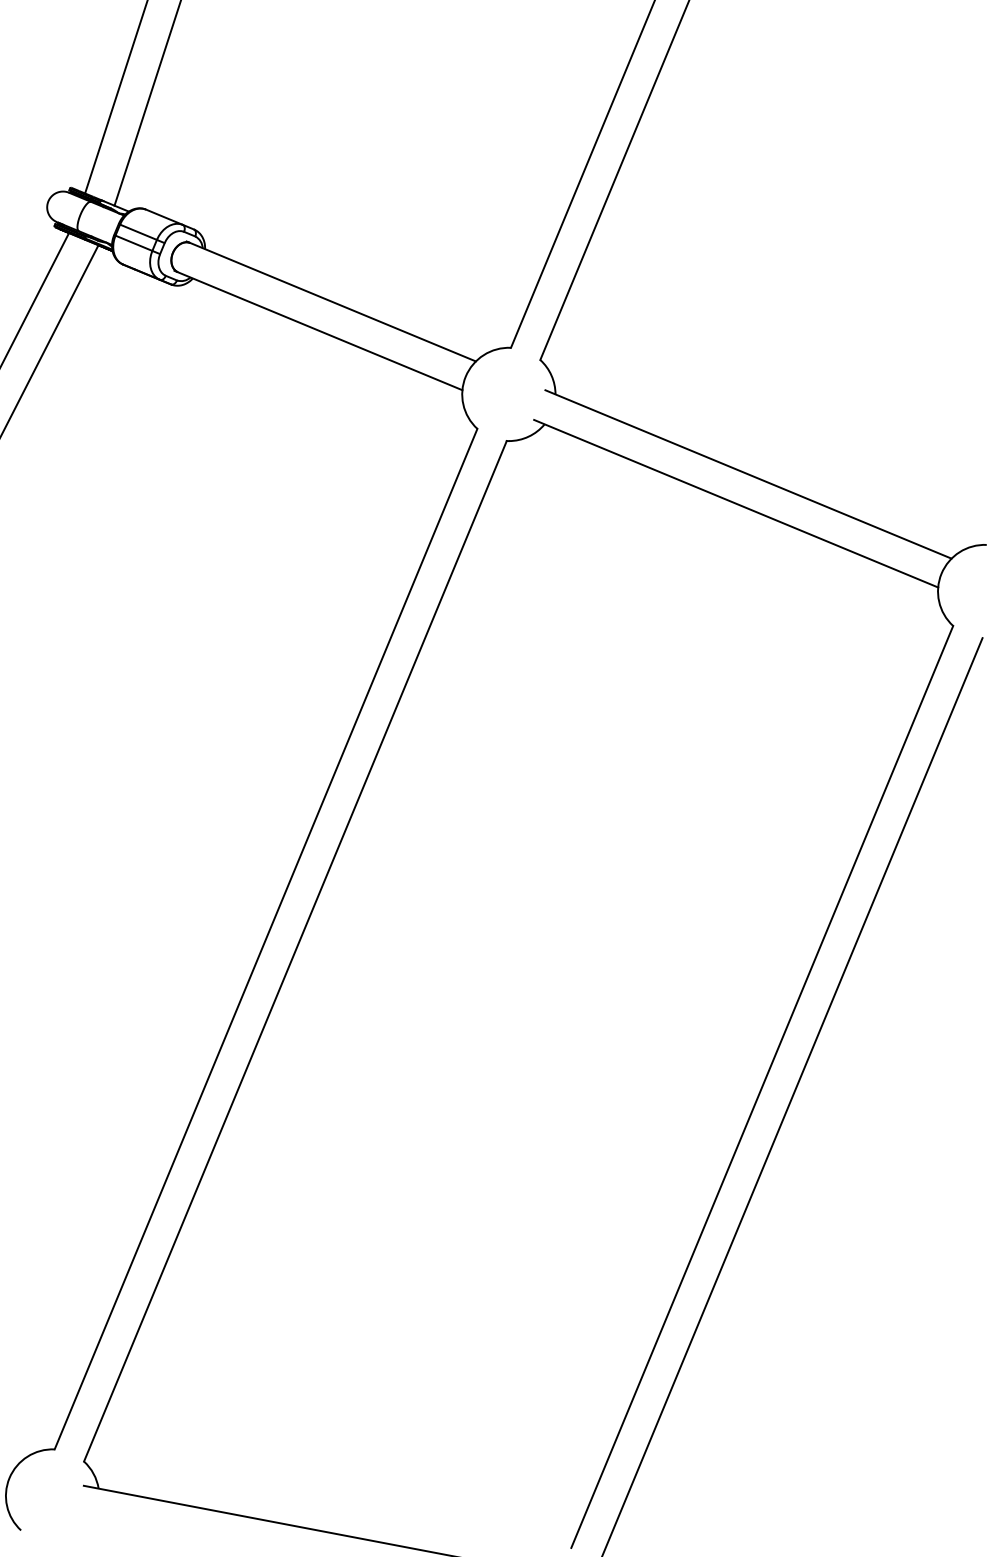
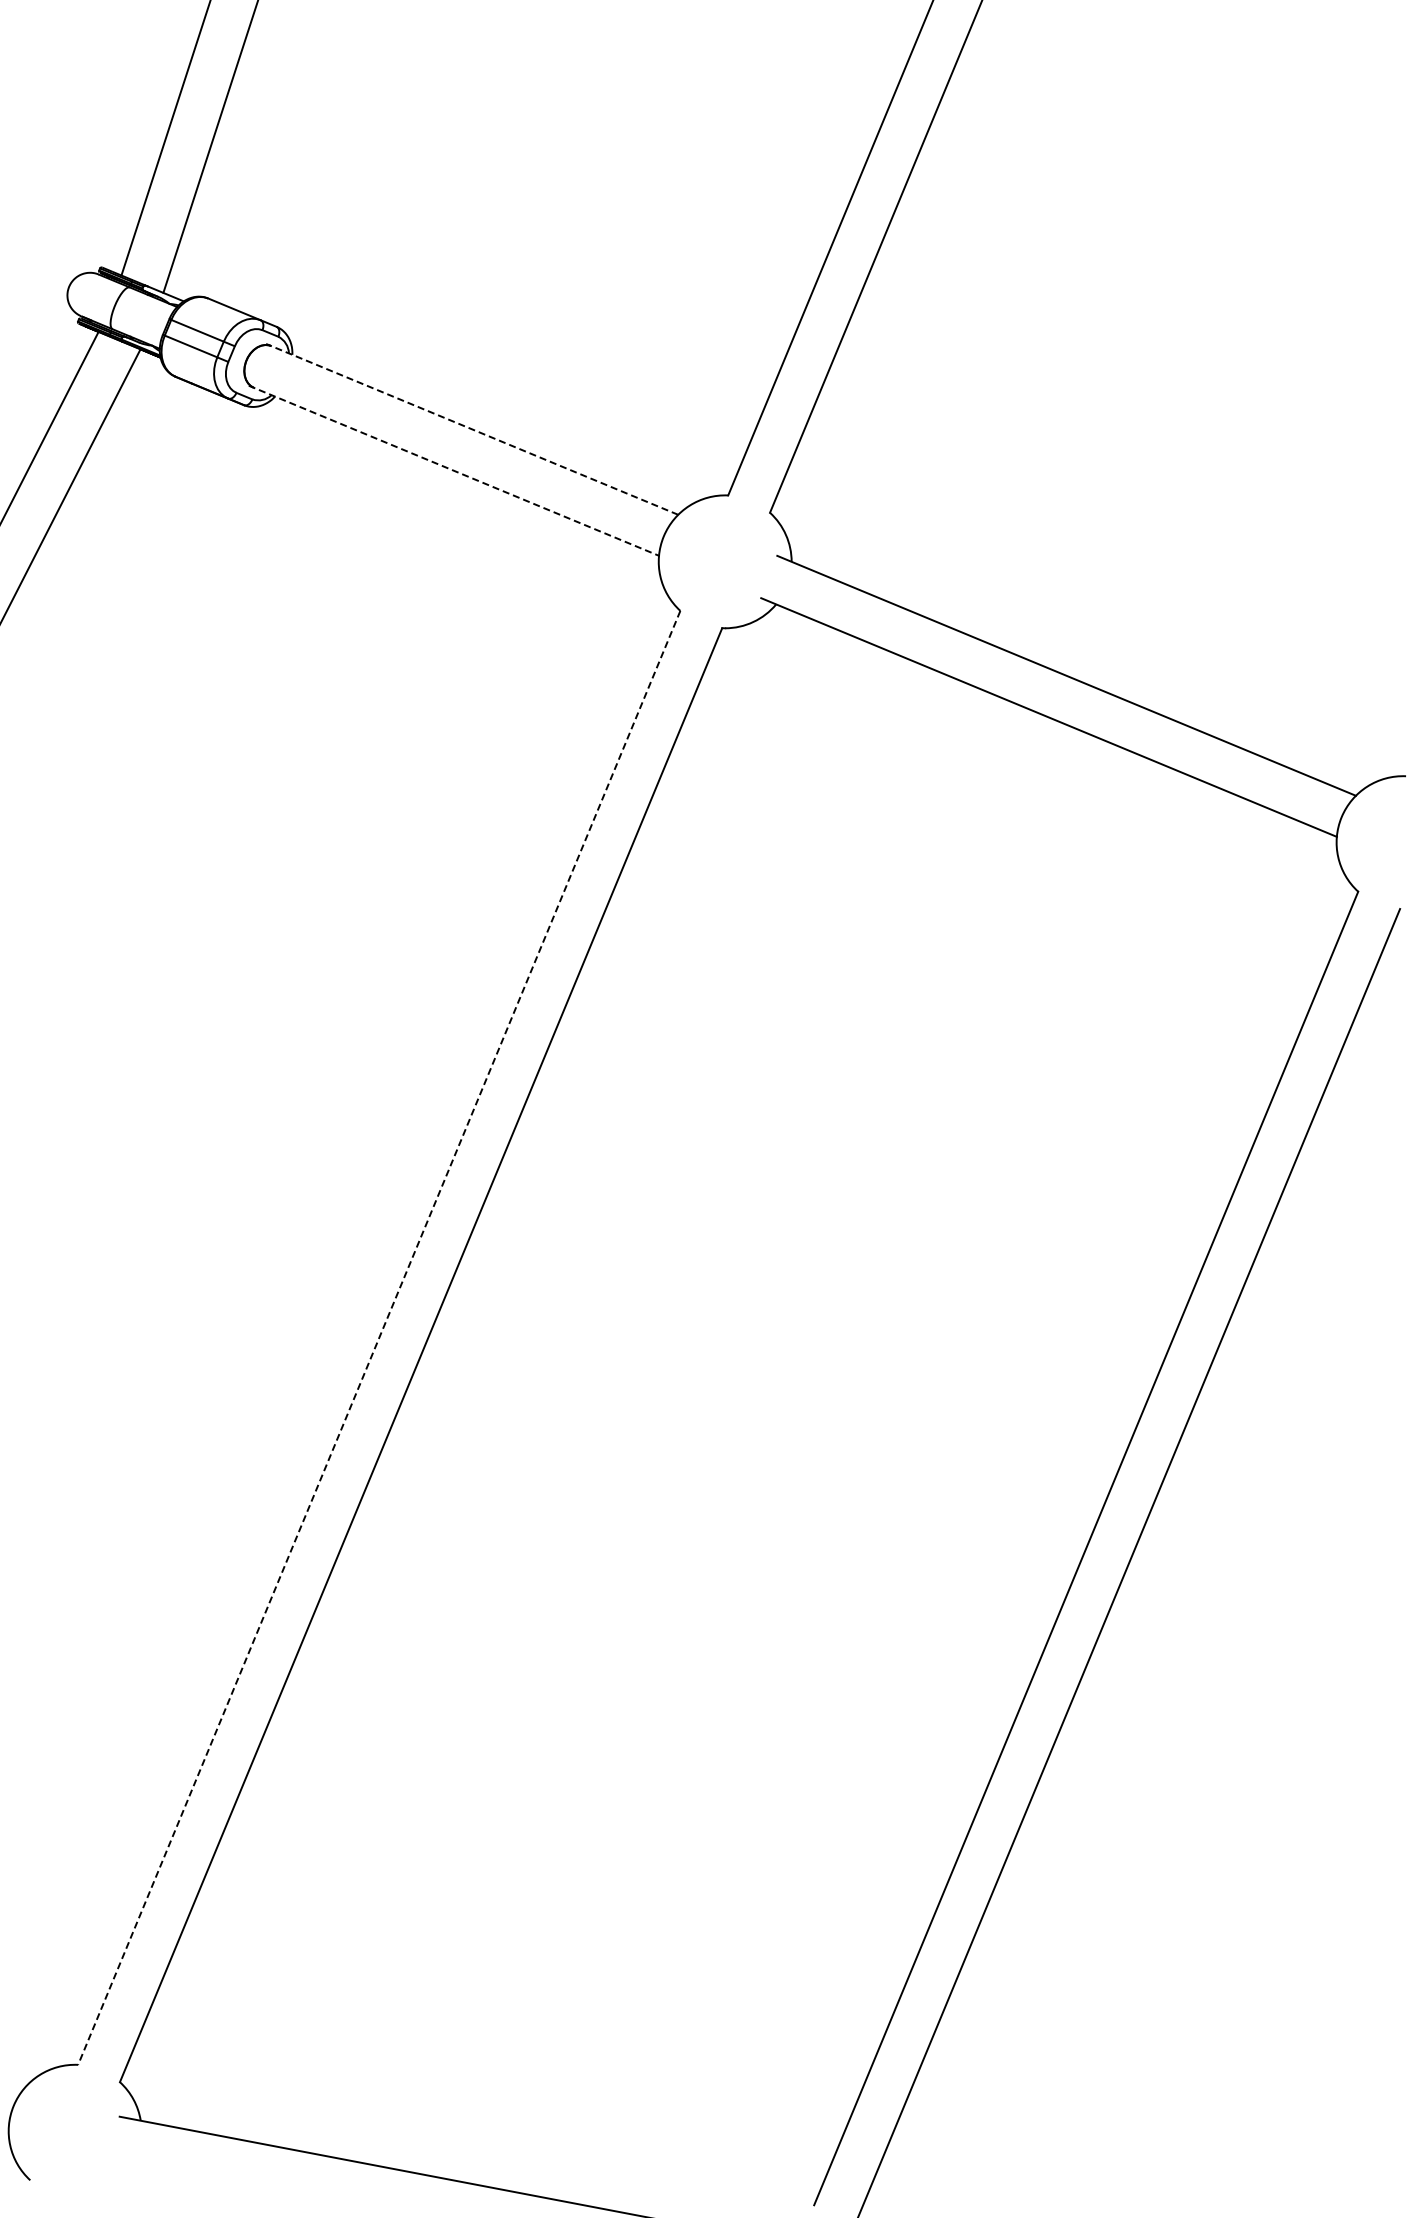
line: (330, 301) -> (471, 429), solid -> dashed
line: (318, 330) -> (454, 470), solid -> dashed
line: (266, 938) -> (379, 1337), solid -> dashed

